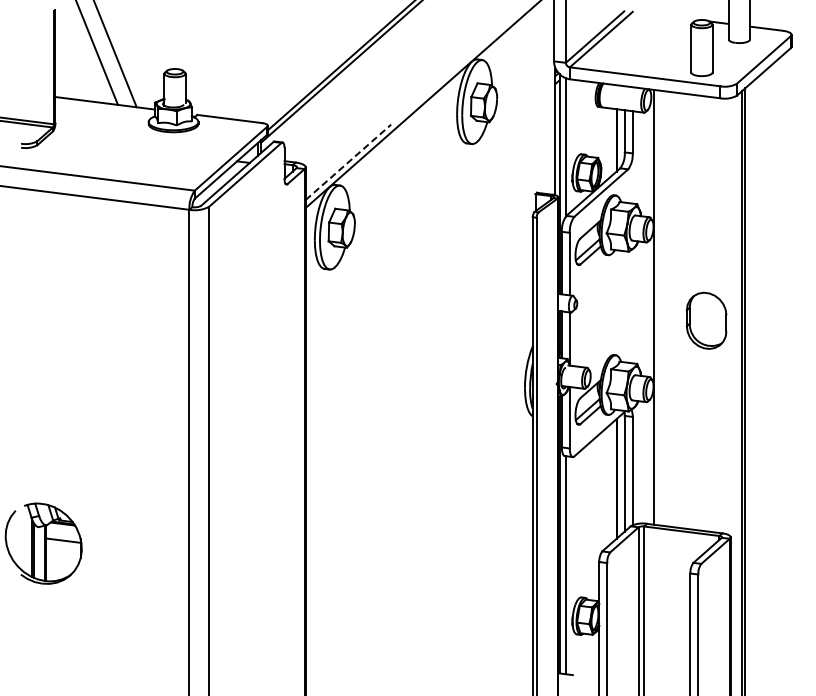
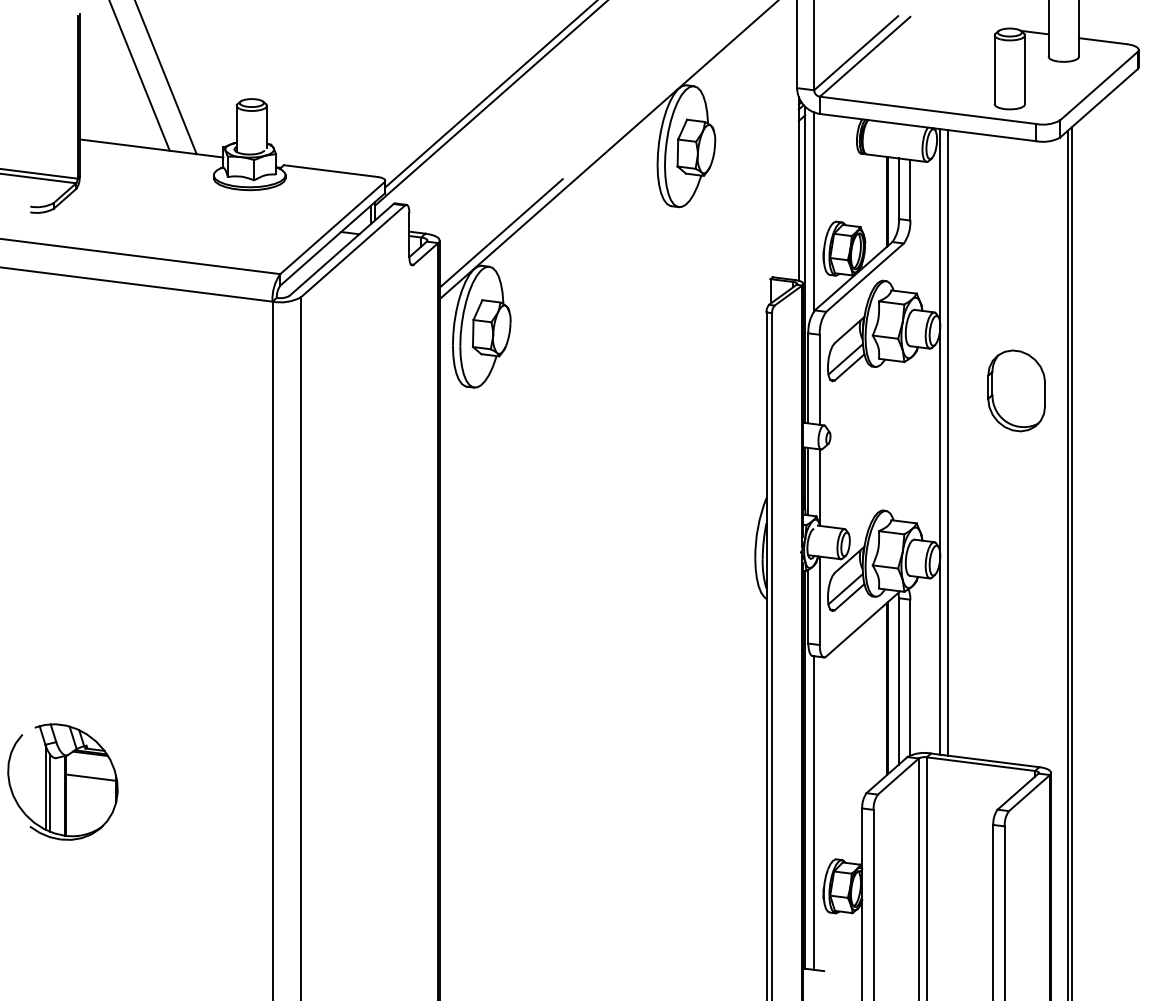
line: (348, 162) -> (501, 233), dashed -> solid
line: (659, 307) -> (948, 442), added
part: (706, 320) -> (1016, 390), moved

